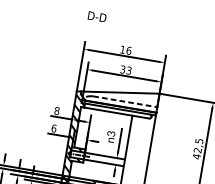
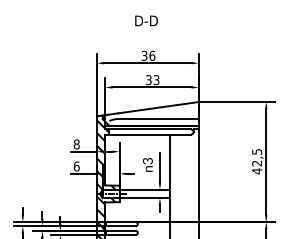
text: (97, 16) -> (146, 20), moved
text: (122, 49) -> (144, 55), 16 -> 36
line: (125, 102) -> (158, 119), dashed -> solid

